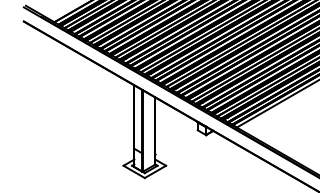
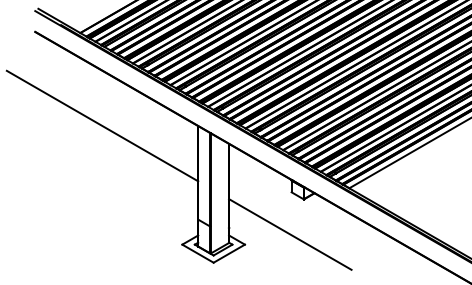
line: (69, 84) -> (102, 124), added
line: (196, 158) -> (289, 233), added

